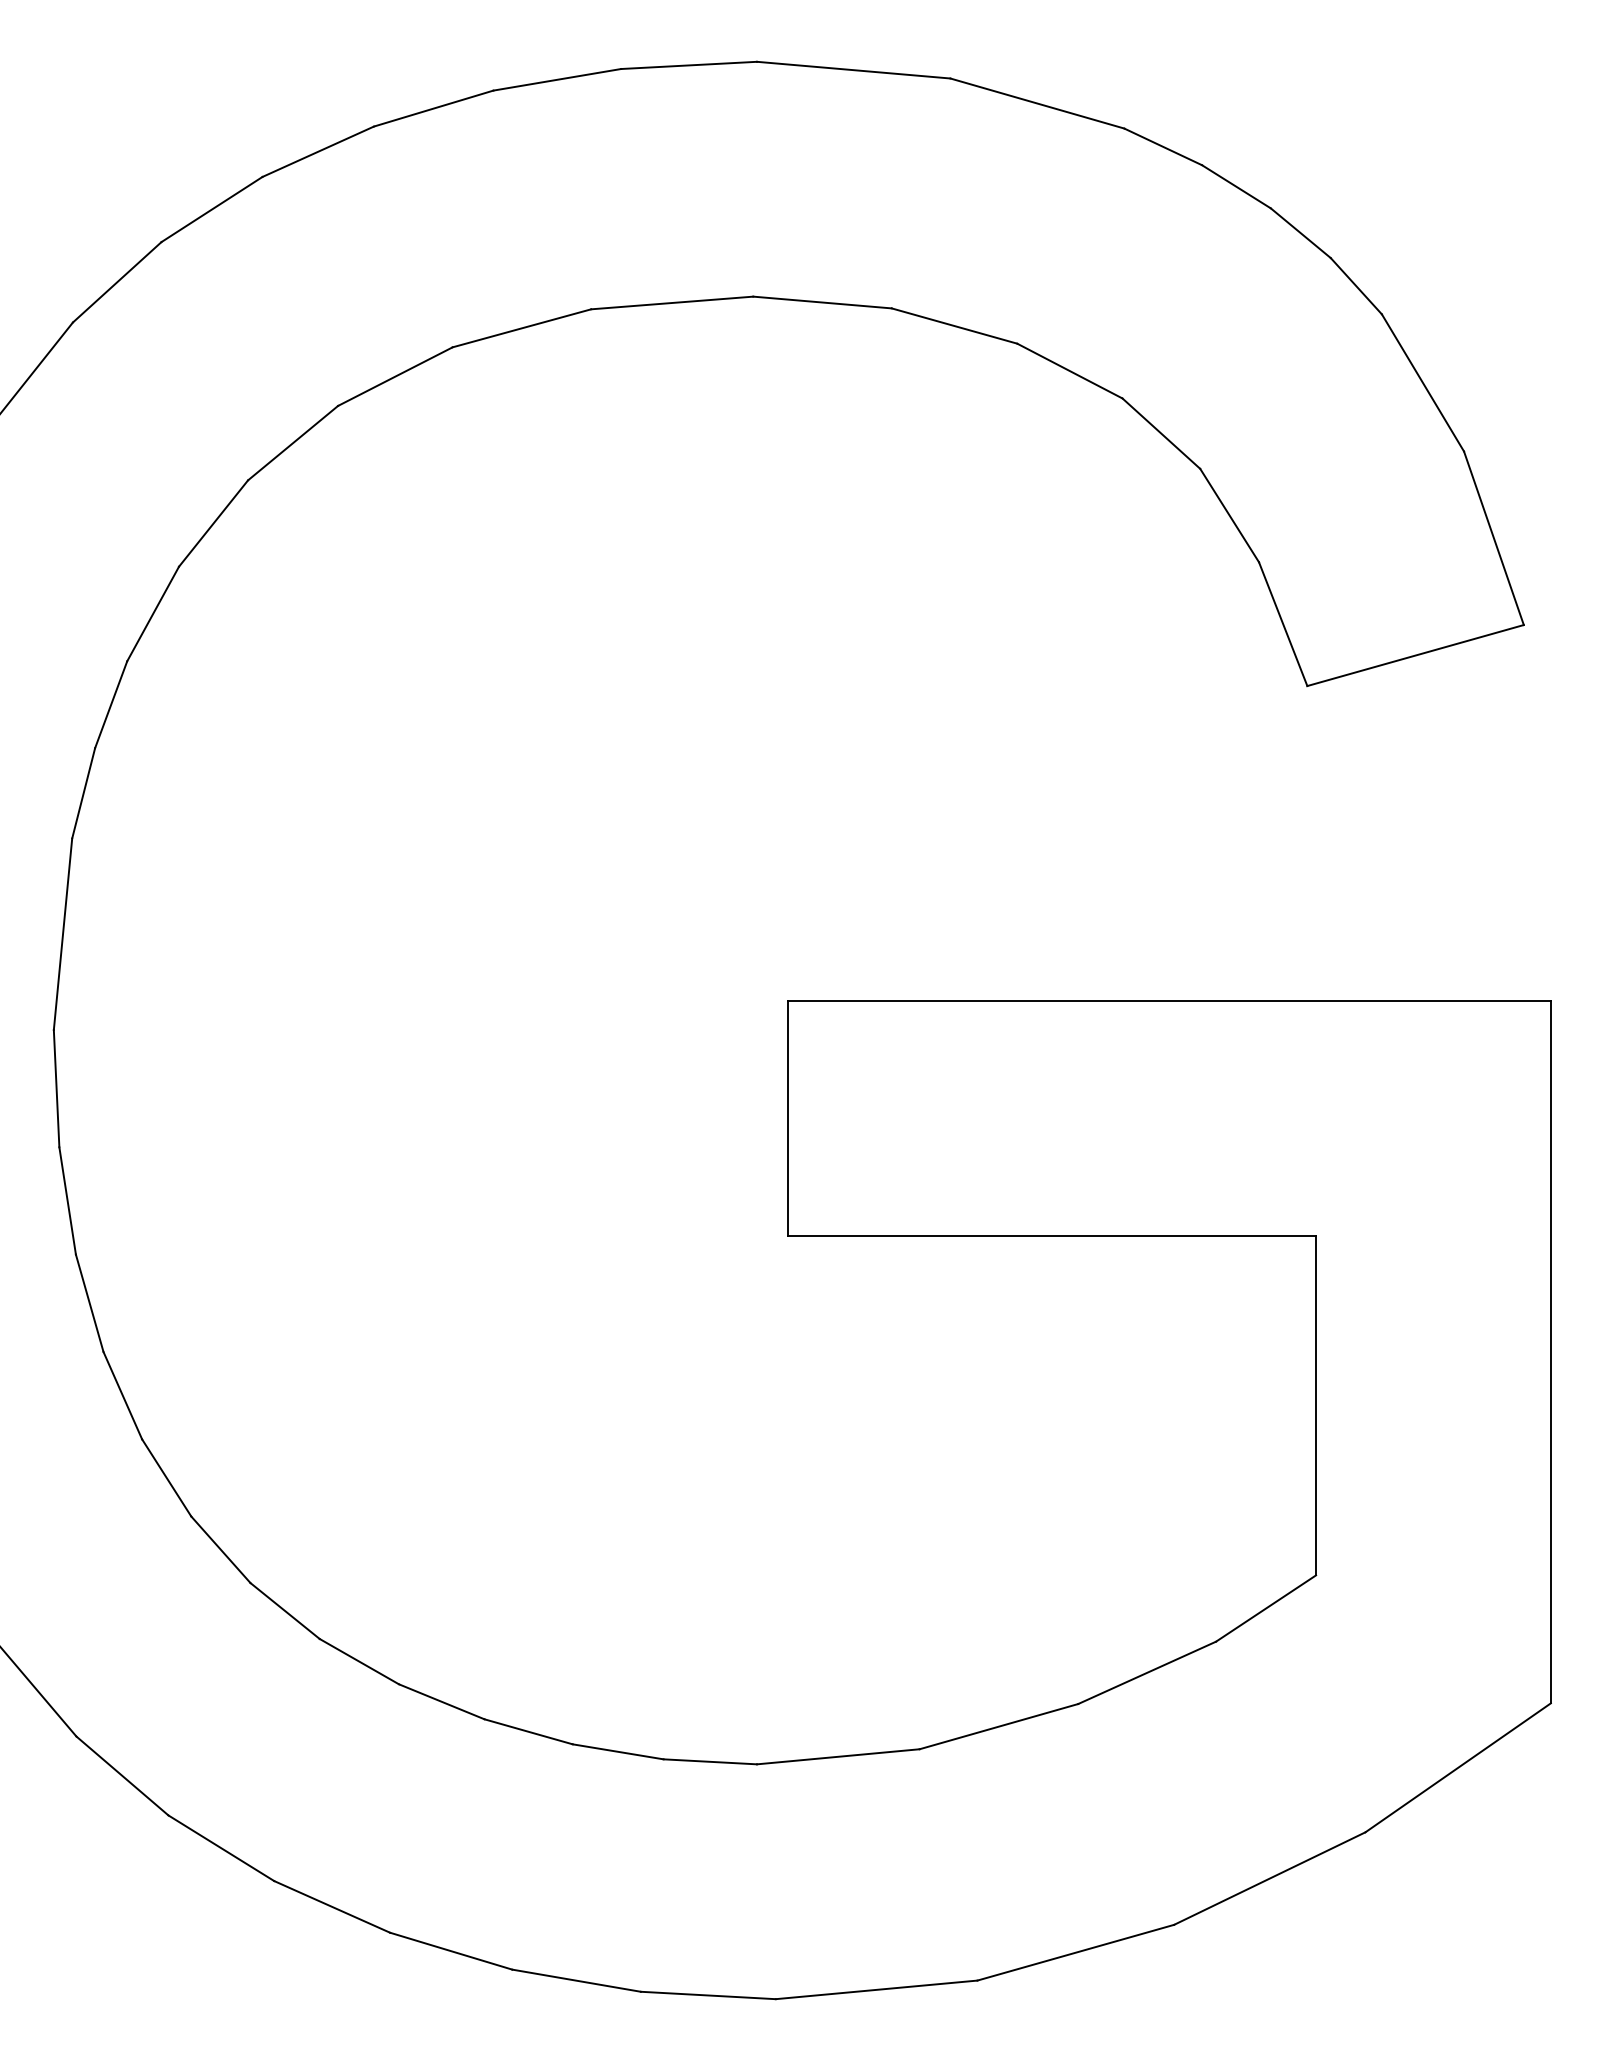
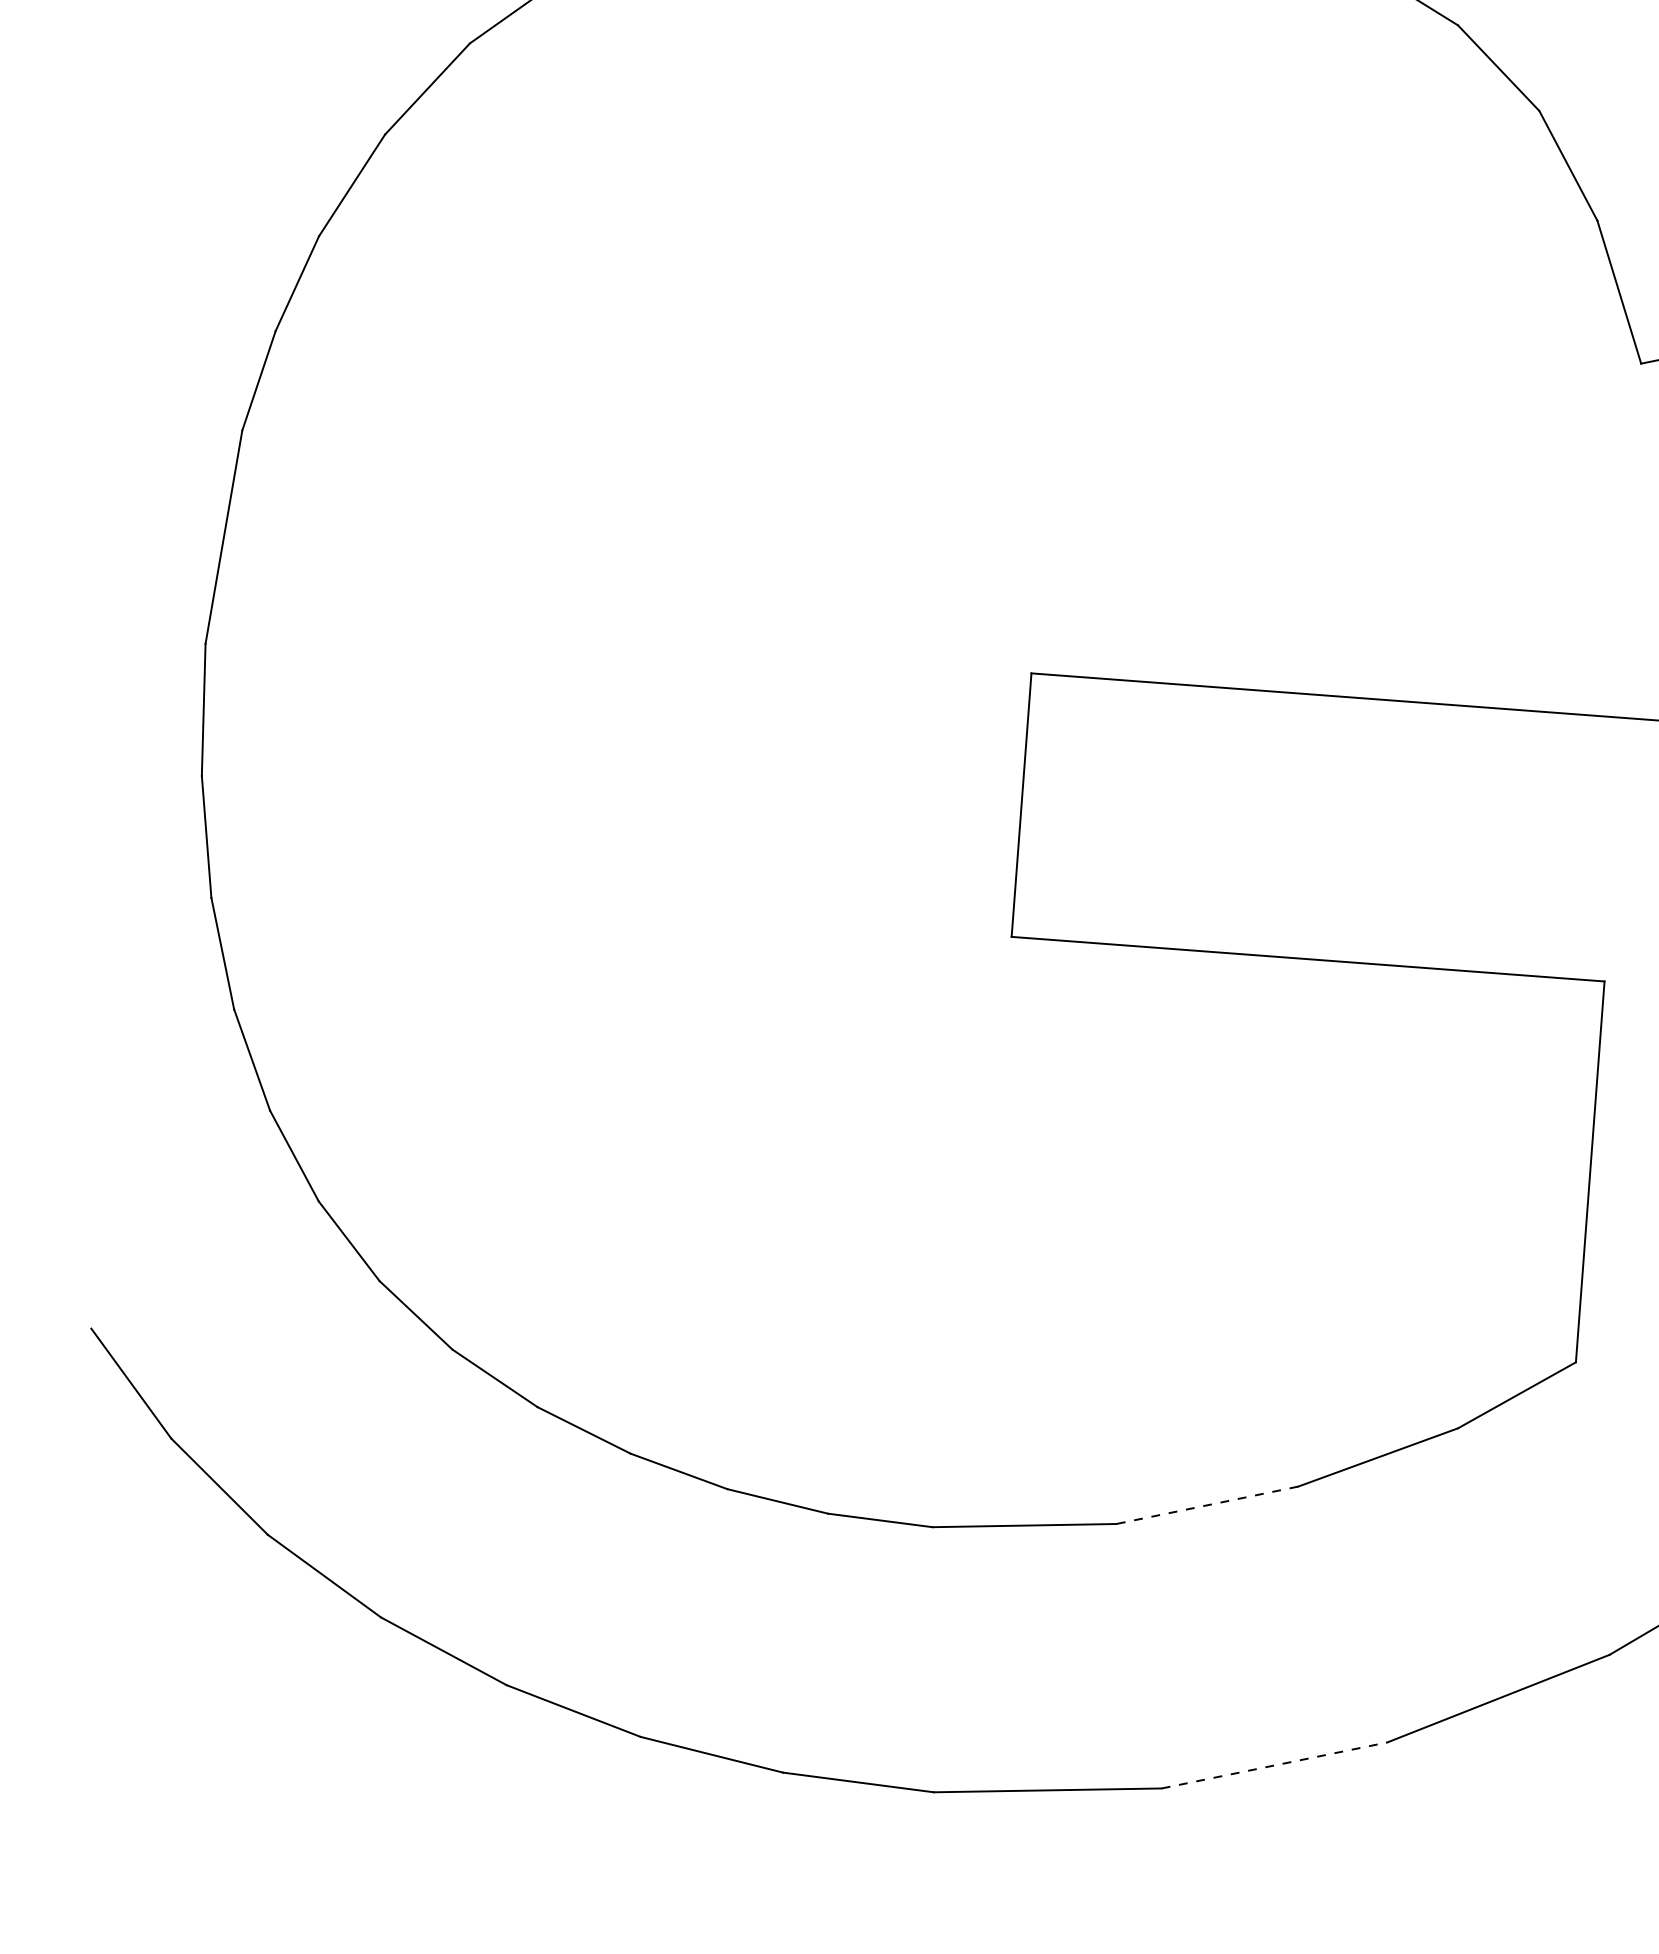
line: (998, 1726) -> (1206, 1505), solid -> dashed
line: (1076, 1952) -> (1275, 1765), solid -> dashed

